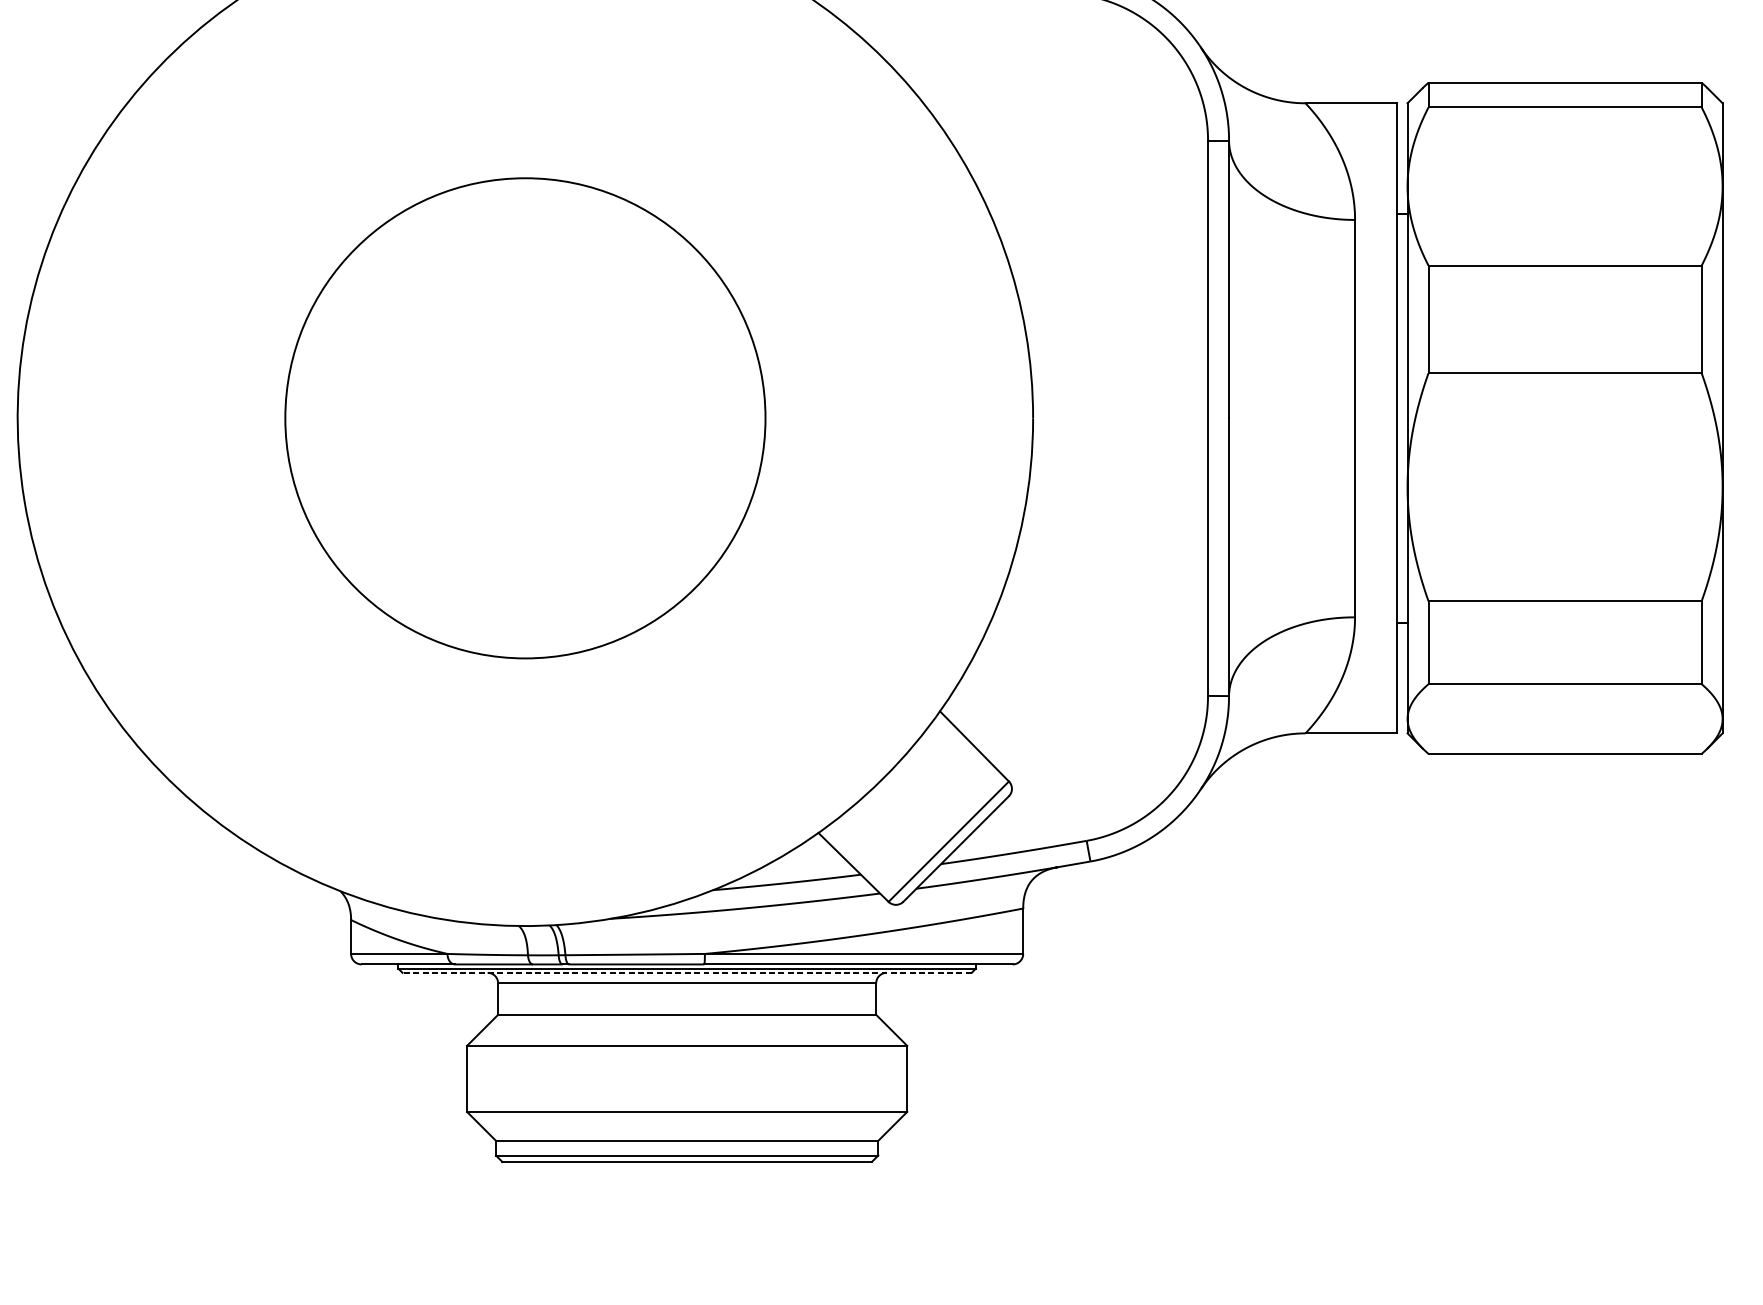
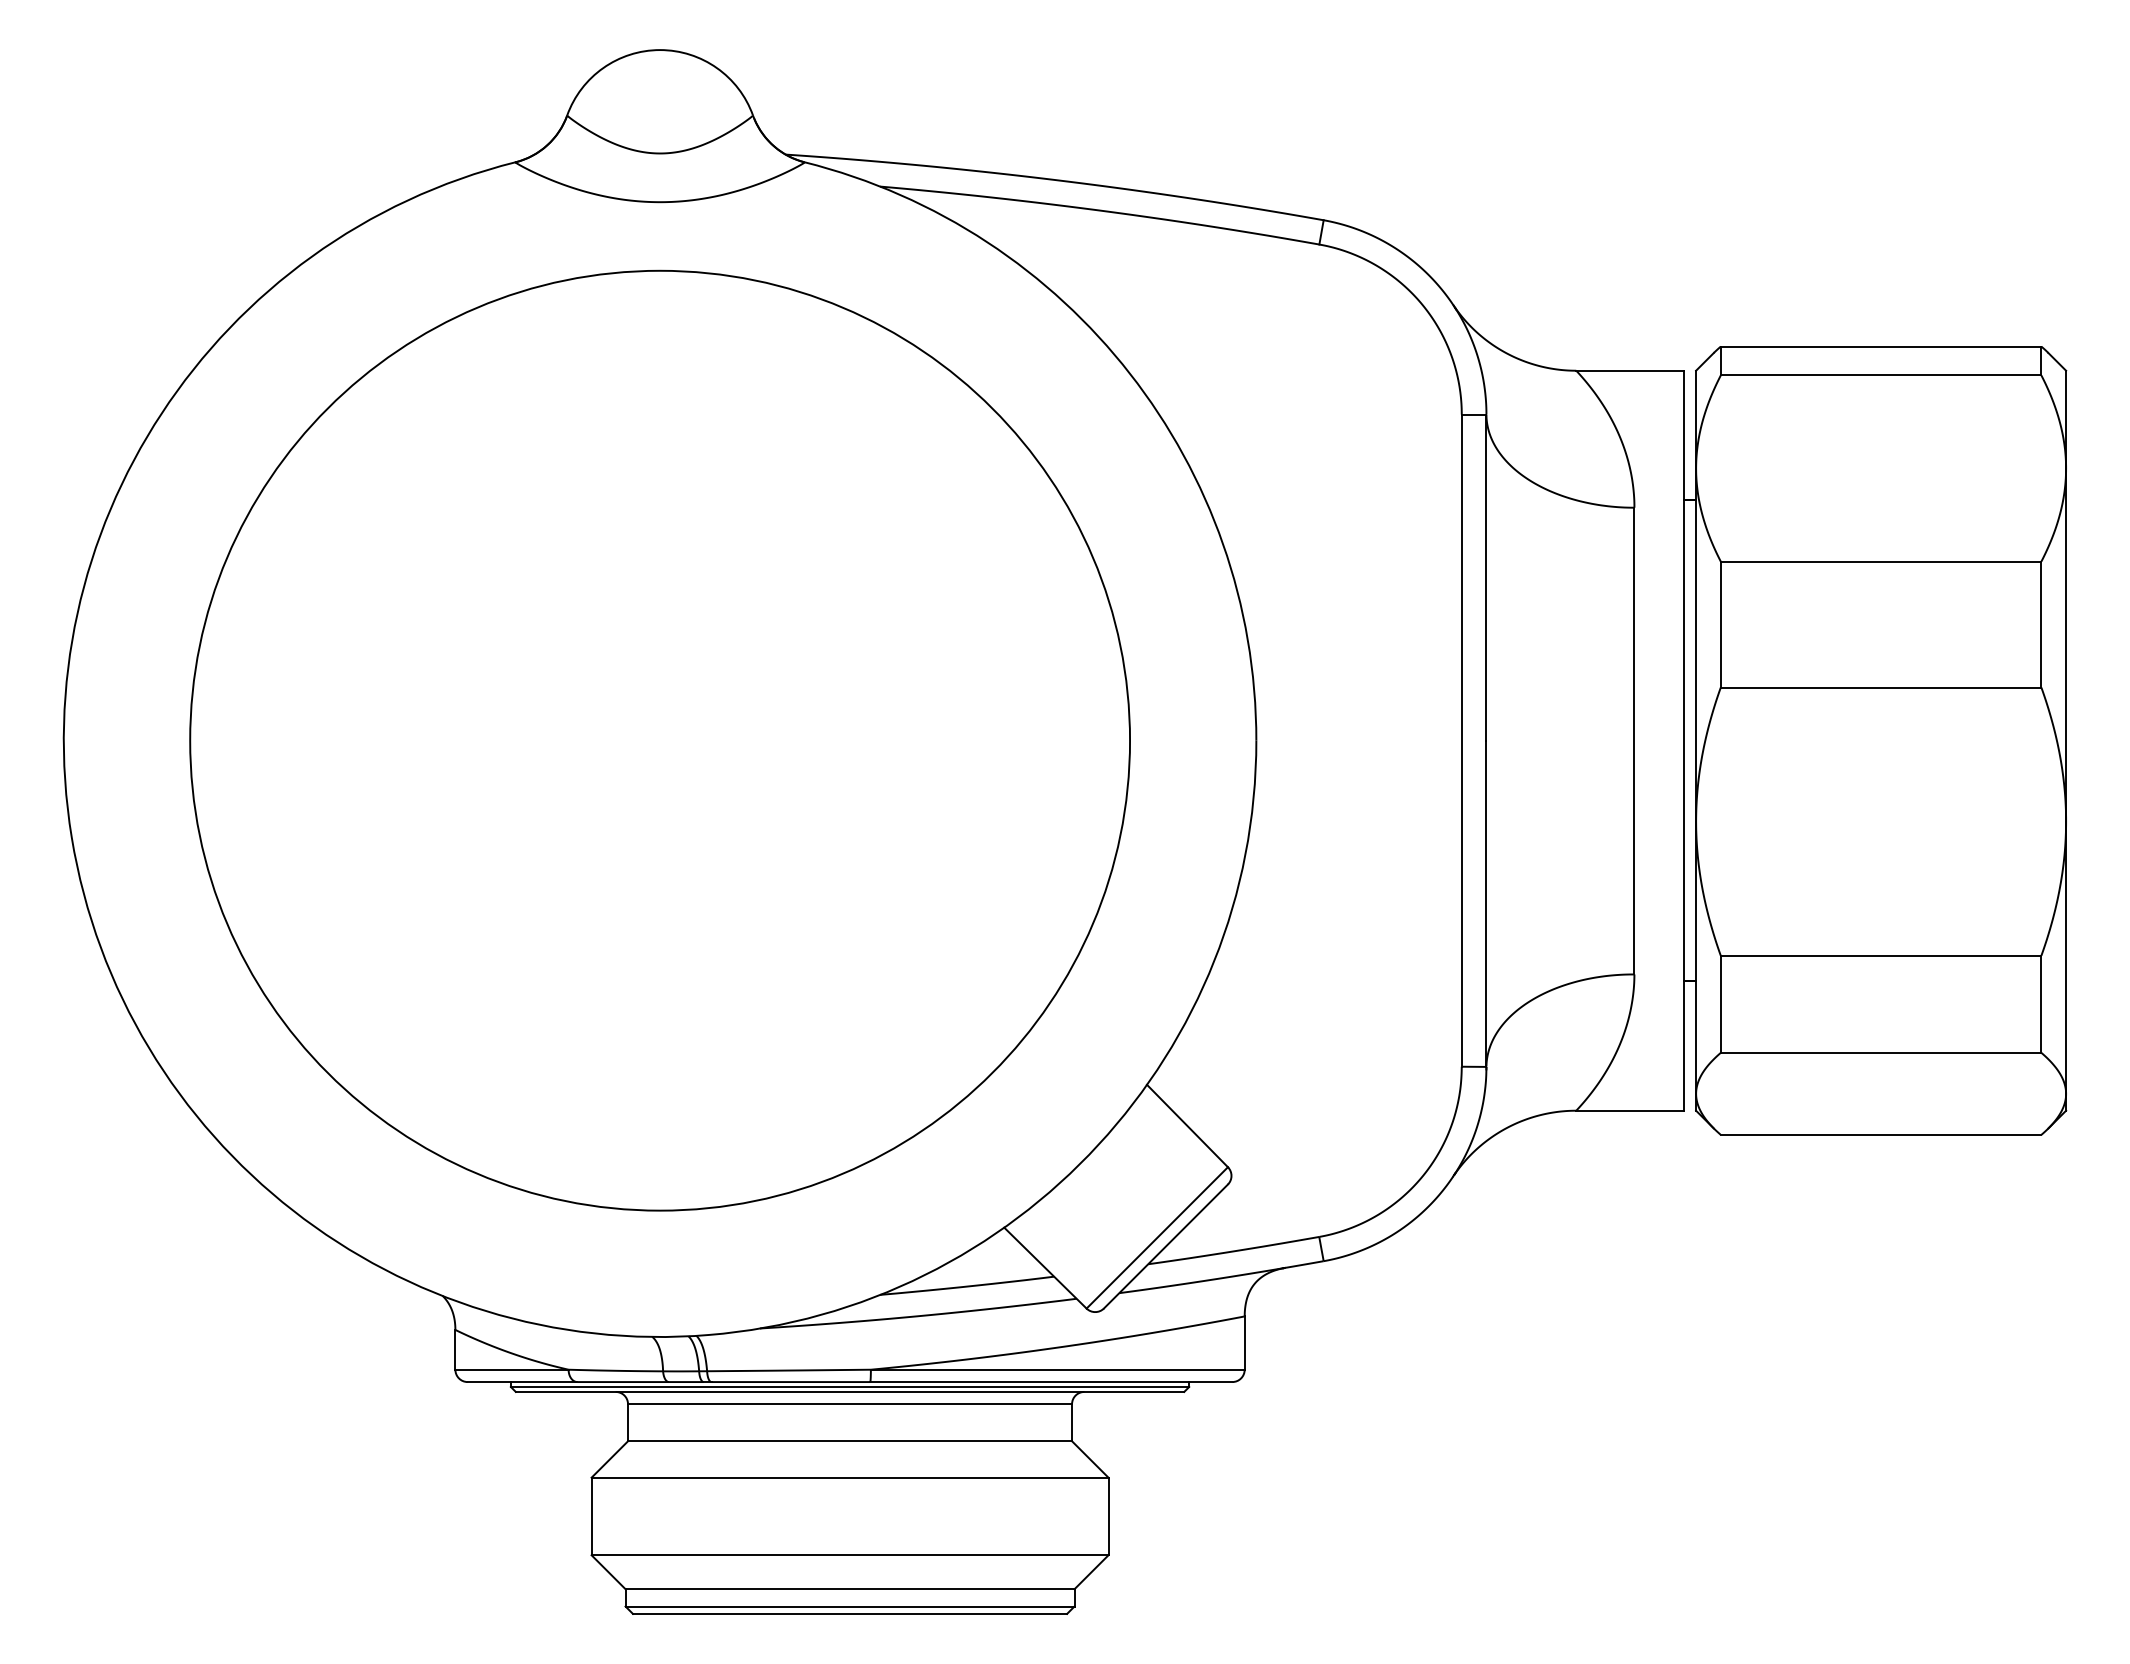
circle: (525, 418) -> (660, 740), size x1.67
line: (686, 972) -> (849, 1391), dashed -> solid

